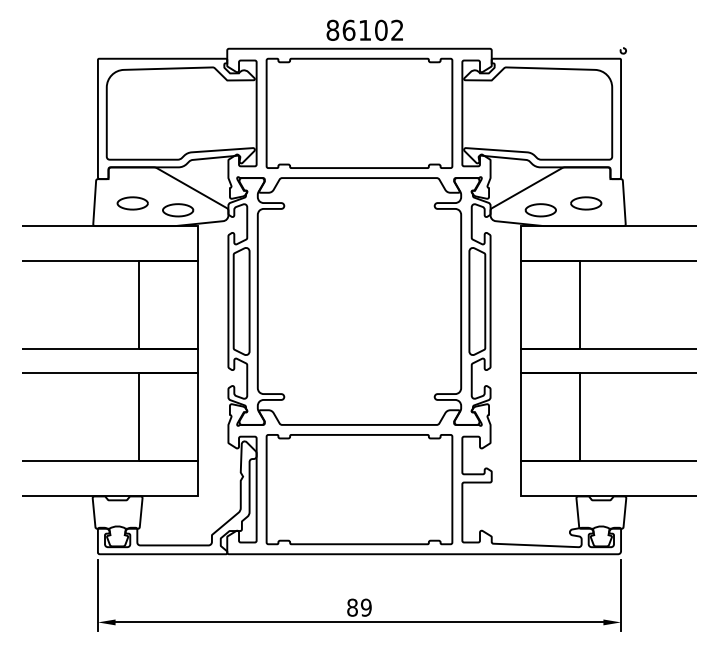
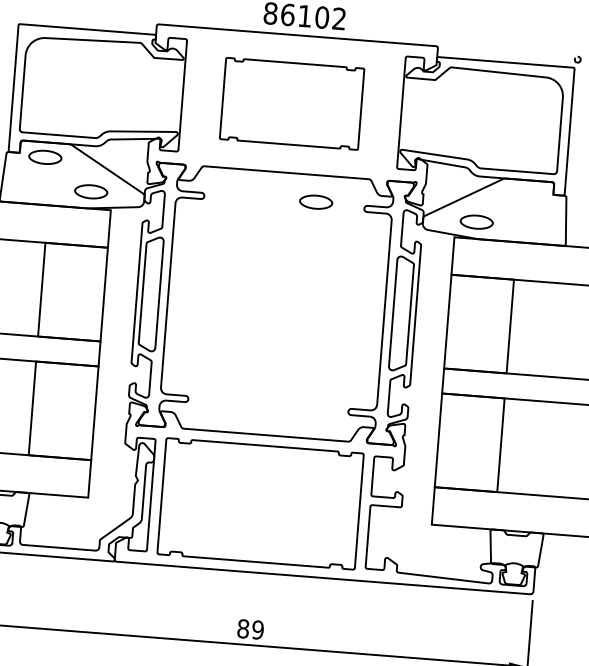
part: (359, 112) -> (292, 103), size x0.7
part: (132, 203) -> (45, 157), moved
part: (586, 203) -> (316, 202), moved

